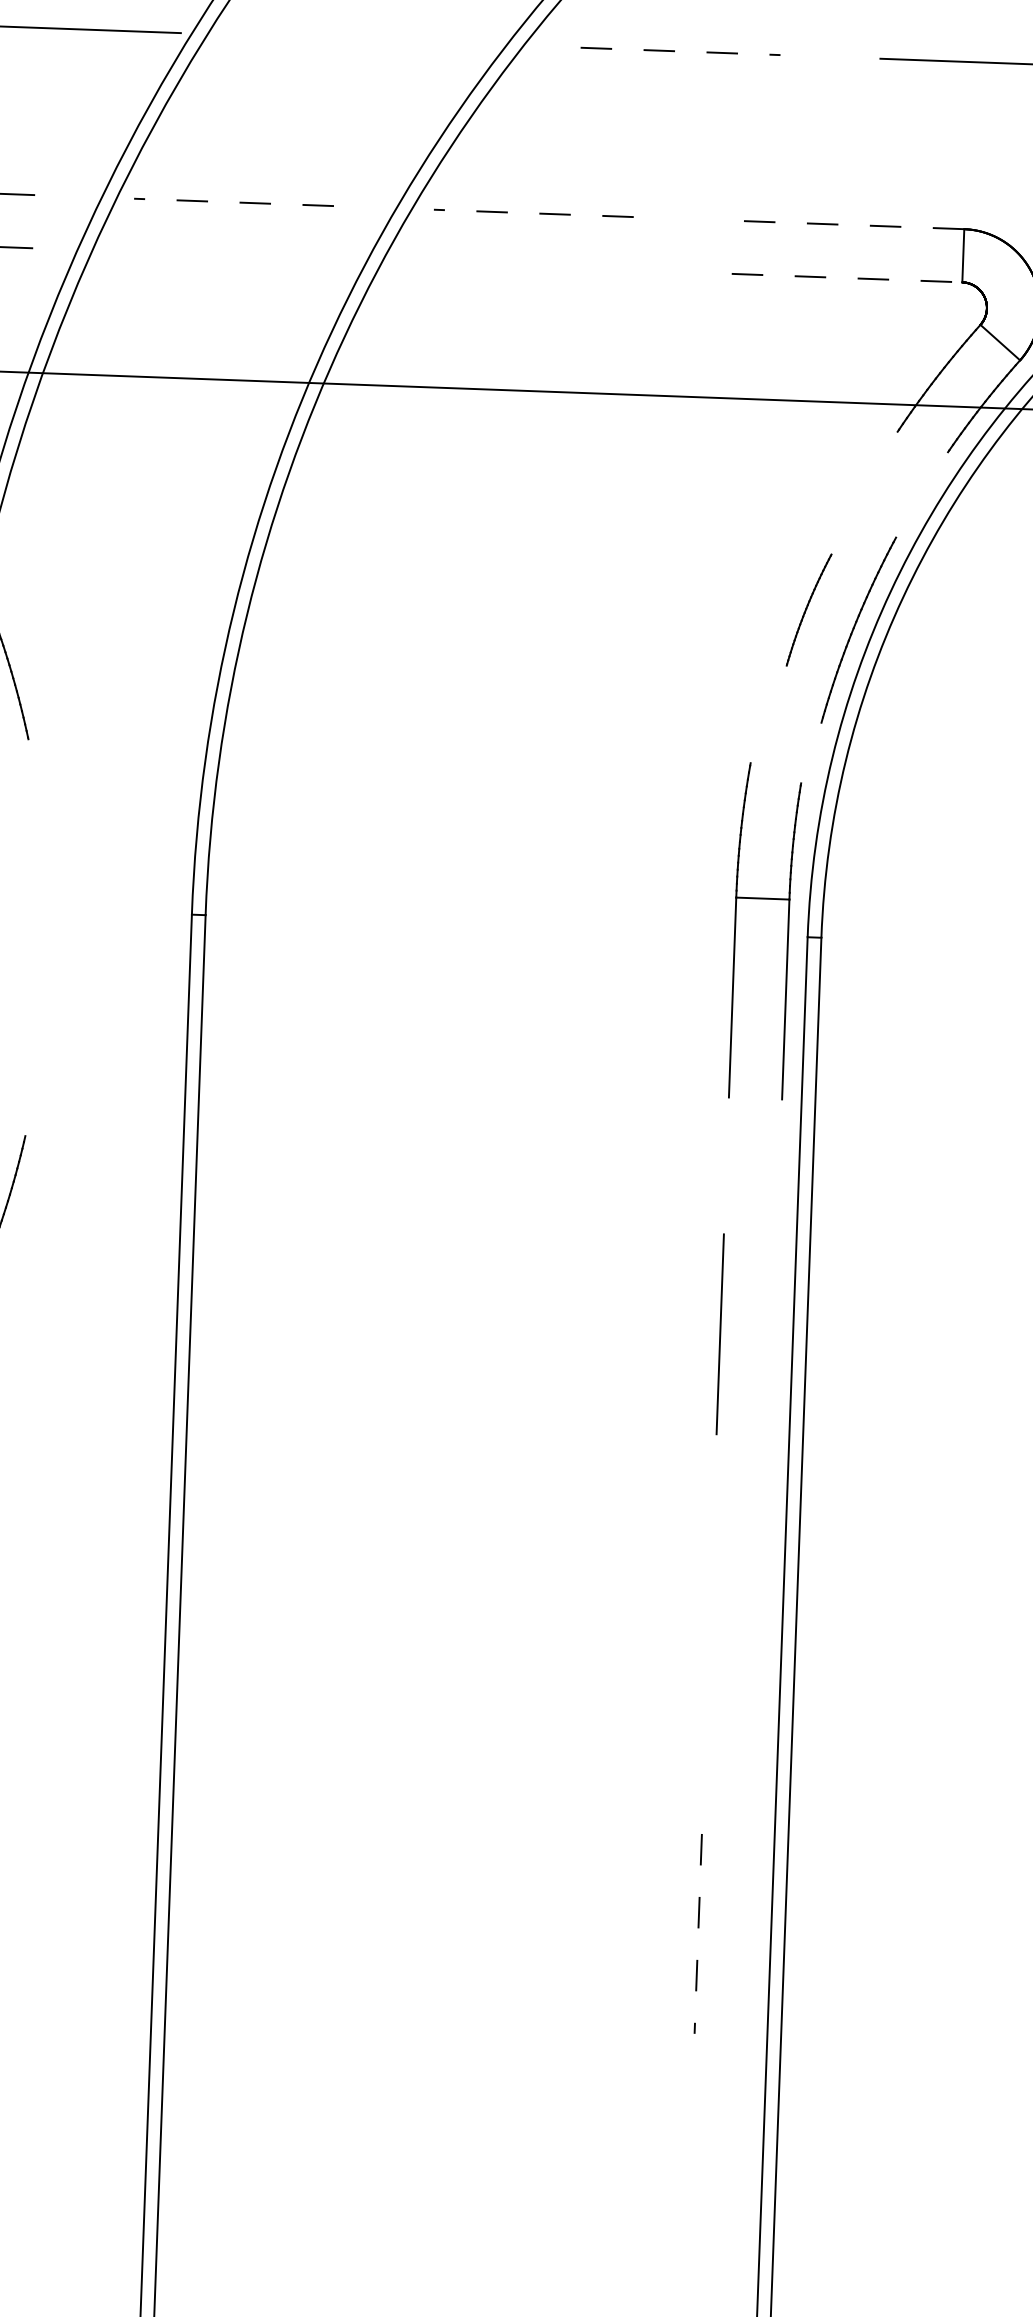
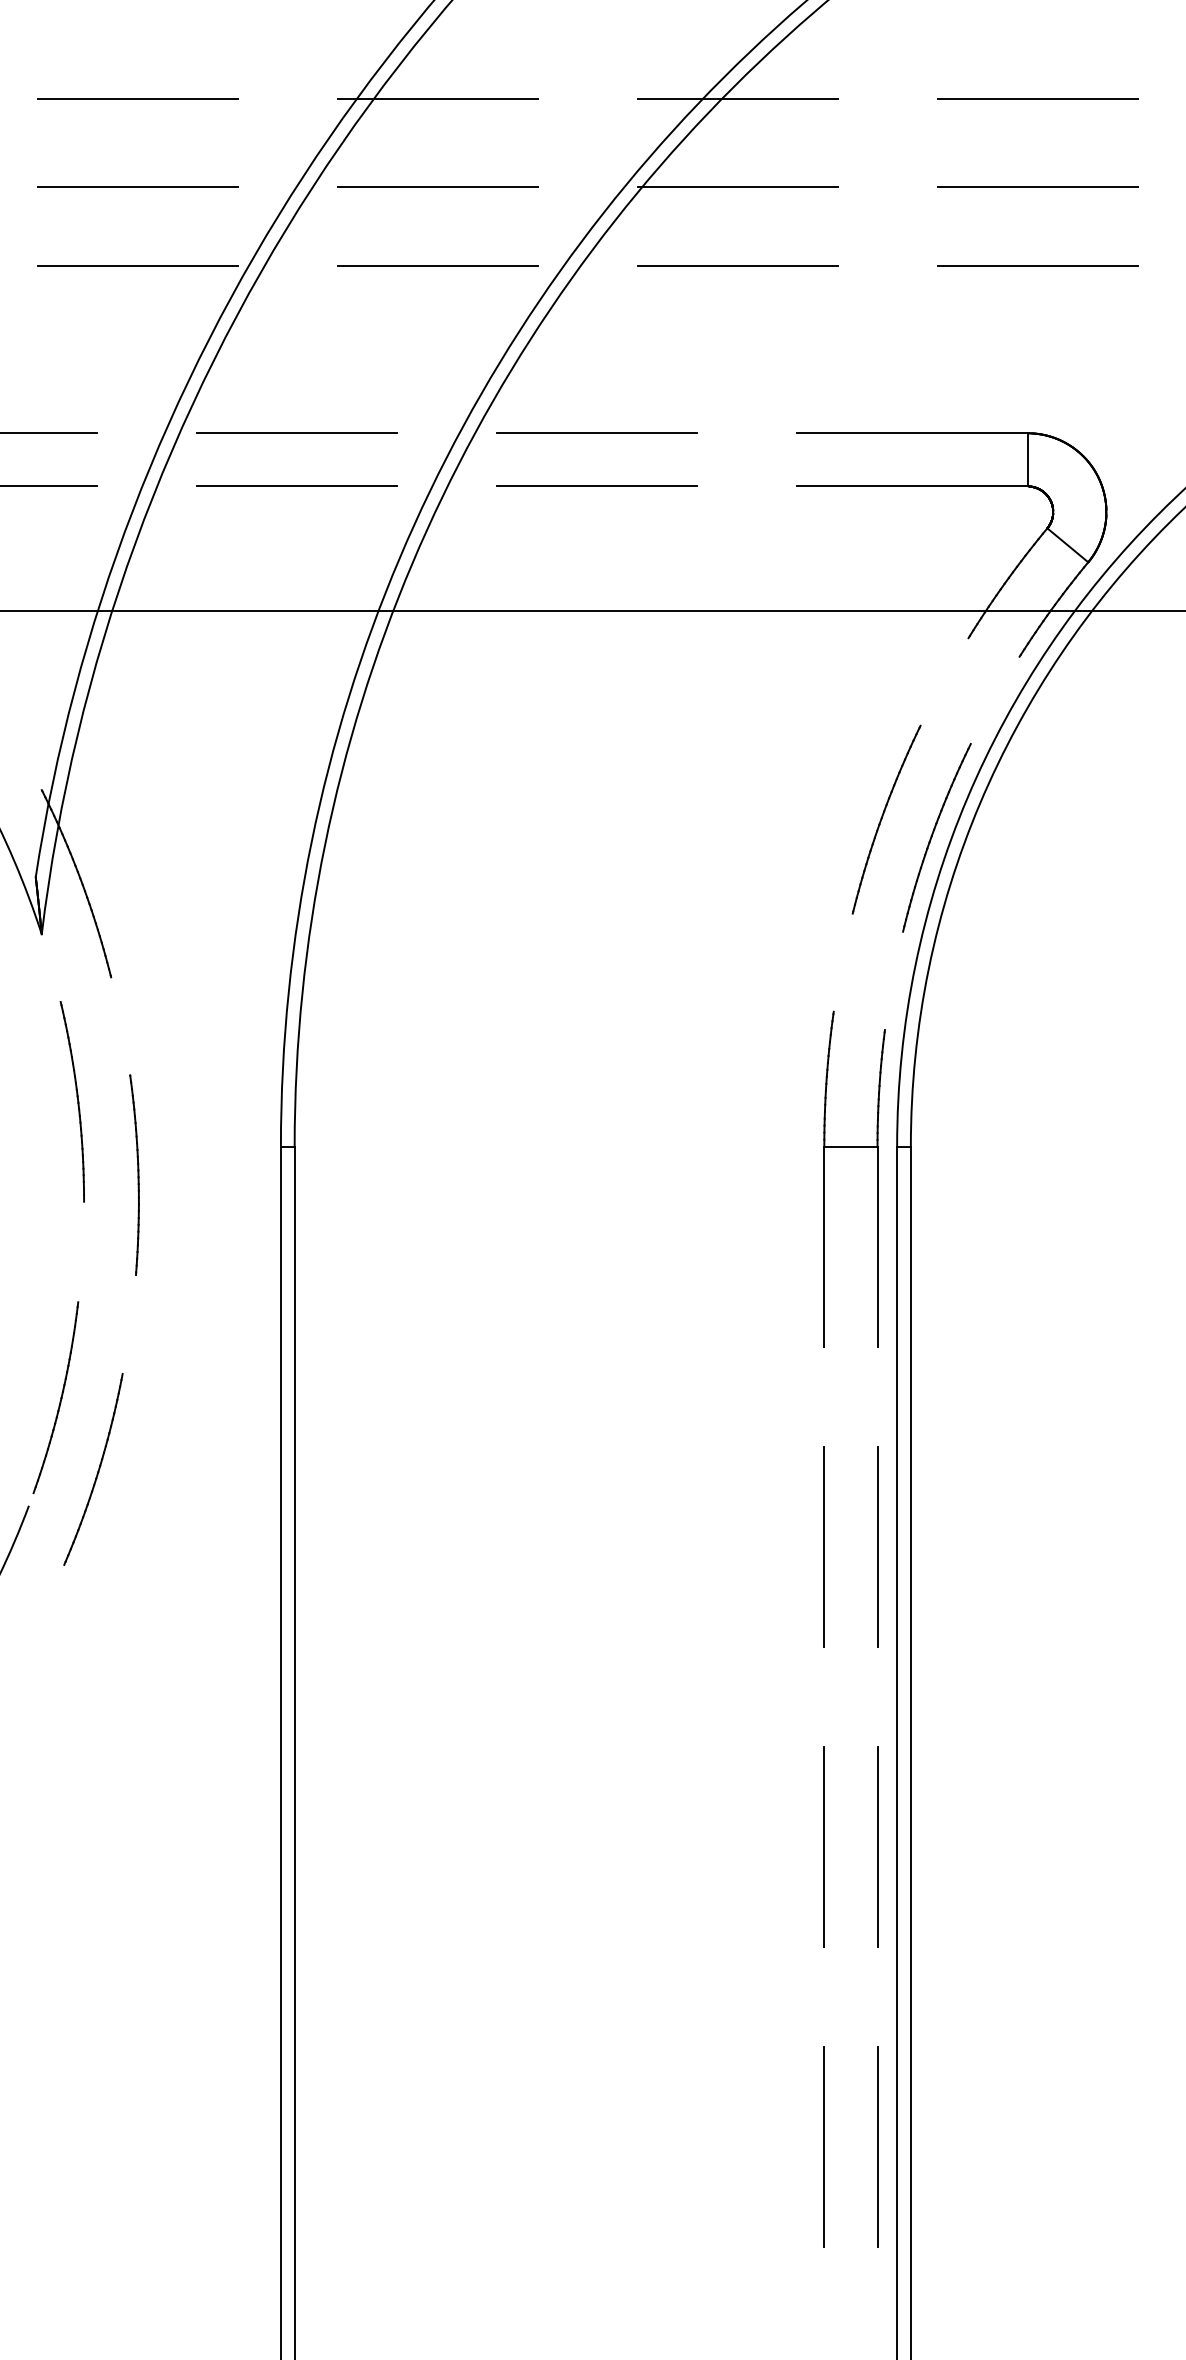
line: (380, 40) -> (437, 266), added
line: (680, 51) -> (737, 266), dashed -> solid
line: (233, 202) -> (296, 433), dashed -> solid
line: (533, 213) -> (596, 433), dashed -> solid
line: (848, 225) -> (911, 433), dashed -> solid
line: (231, 255) -> (296, 486), added
line: (531, 266) -> (596, 486), added
line: (847, 278) -> (912, 486), dashed -> solid
part: (809, 609) -> (886, 819), size x1.67
part: (788, 931) -> (877, 1178), moved
part: (44, 937) -> (134, 1174), added
line: (773, 1336) -> (877, 1546), added
line: (709, 1634) -> (824, 1846), added
line: (762, 1635) -> (877, 1846), added
line: (698, 1933) -> (824, 2146), dashed -> solid
line: (751, 1935) -> (877, 2146), added

